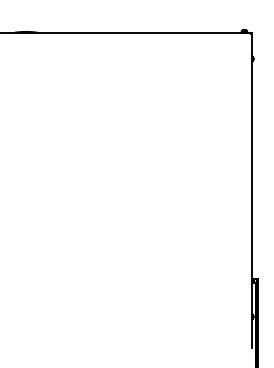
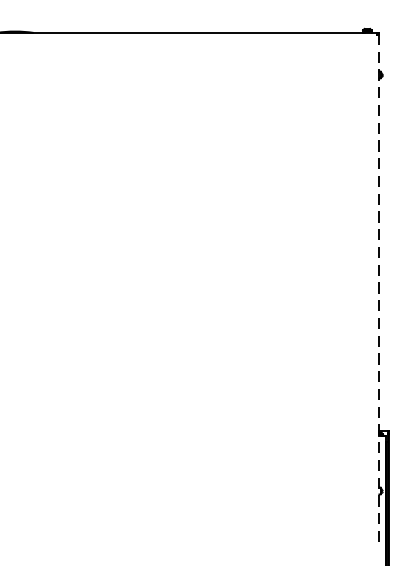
line: (251, 190) -> (378, 287), solid -> dashed

